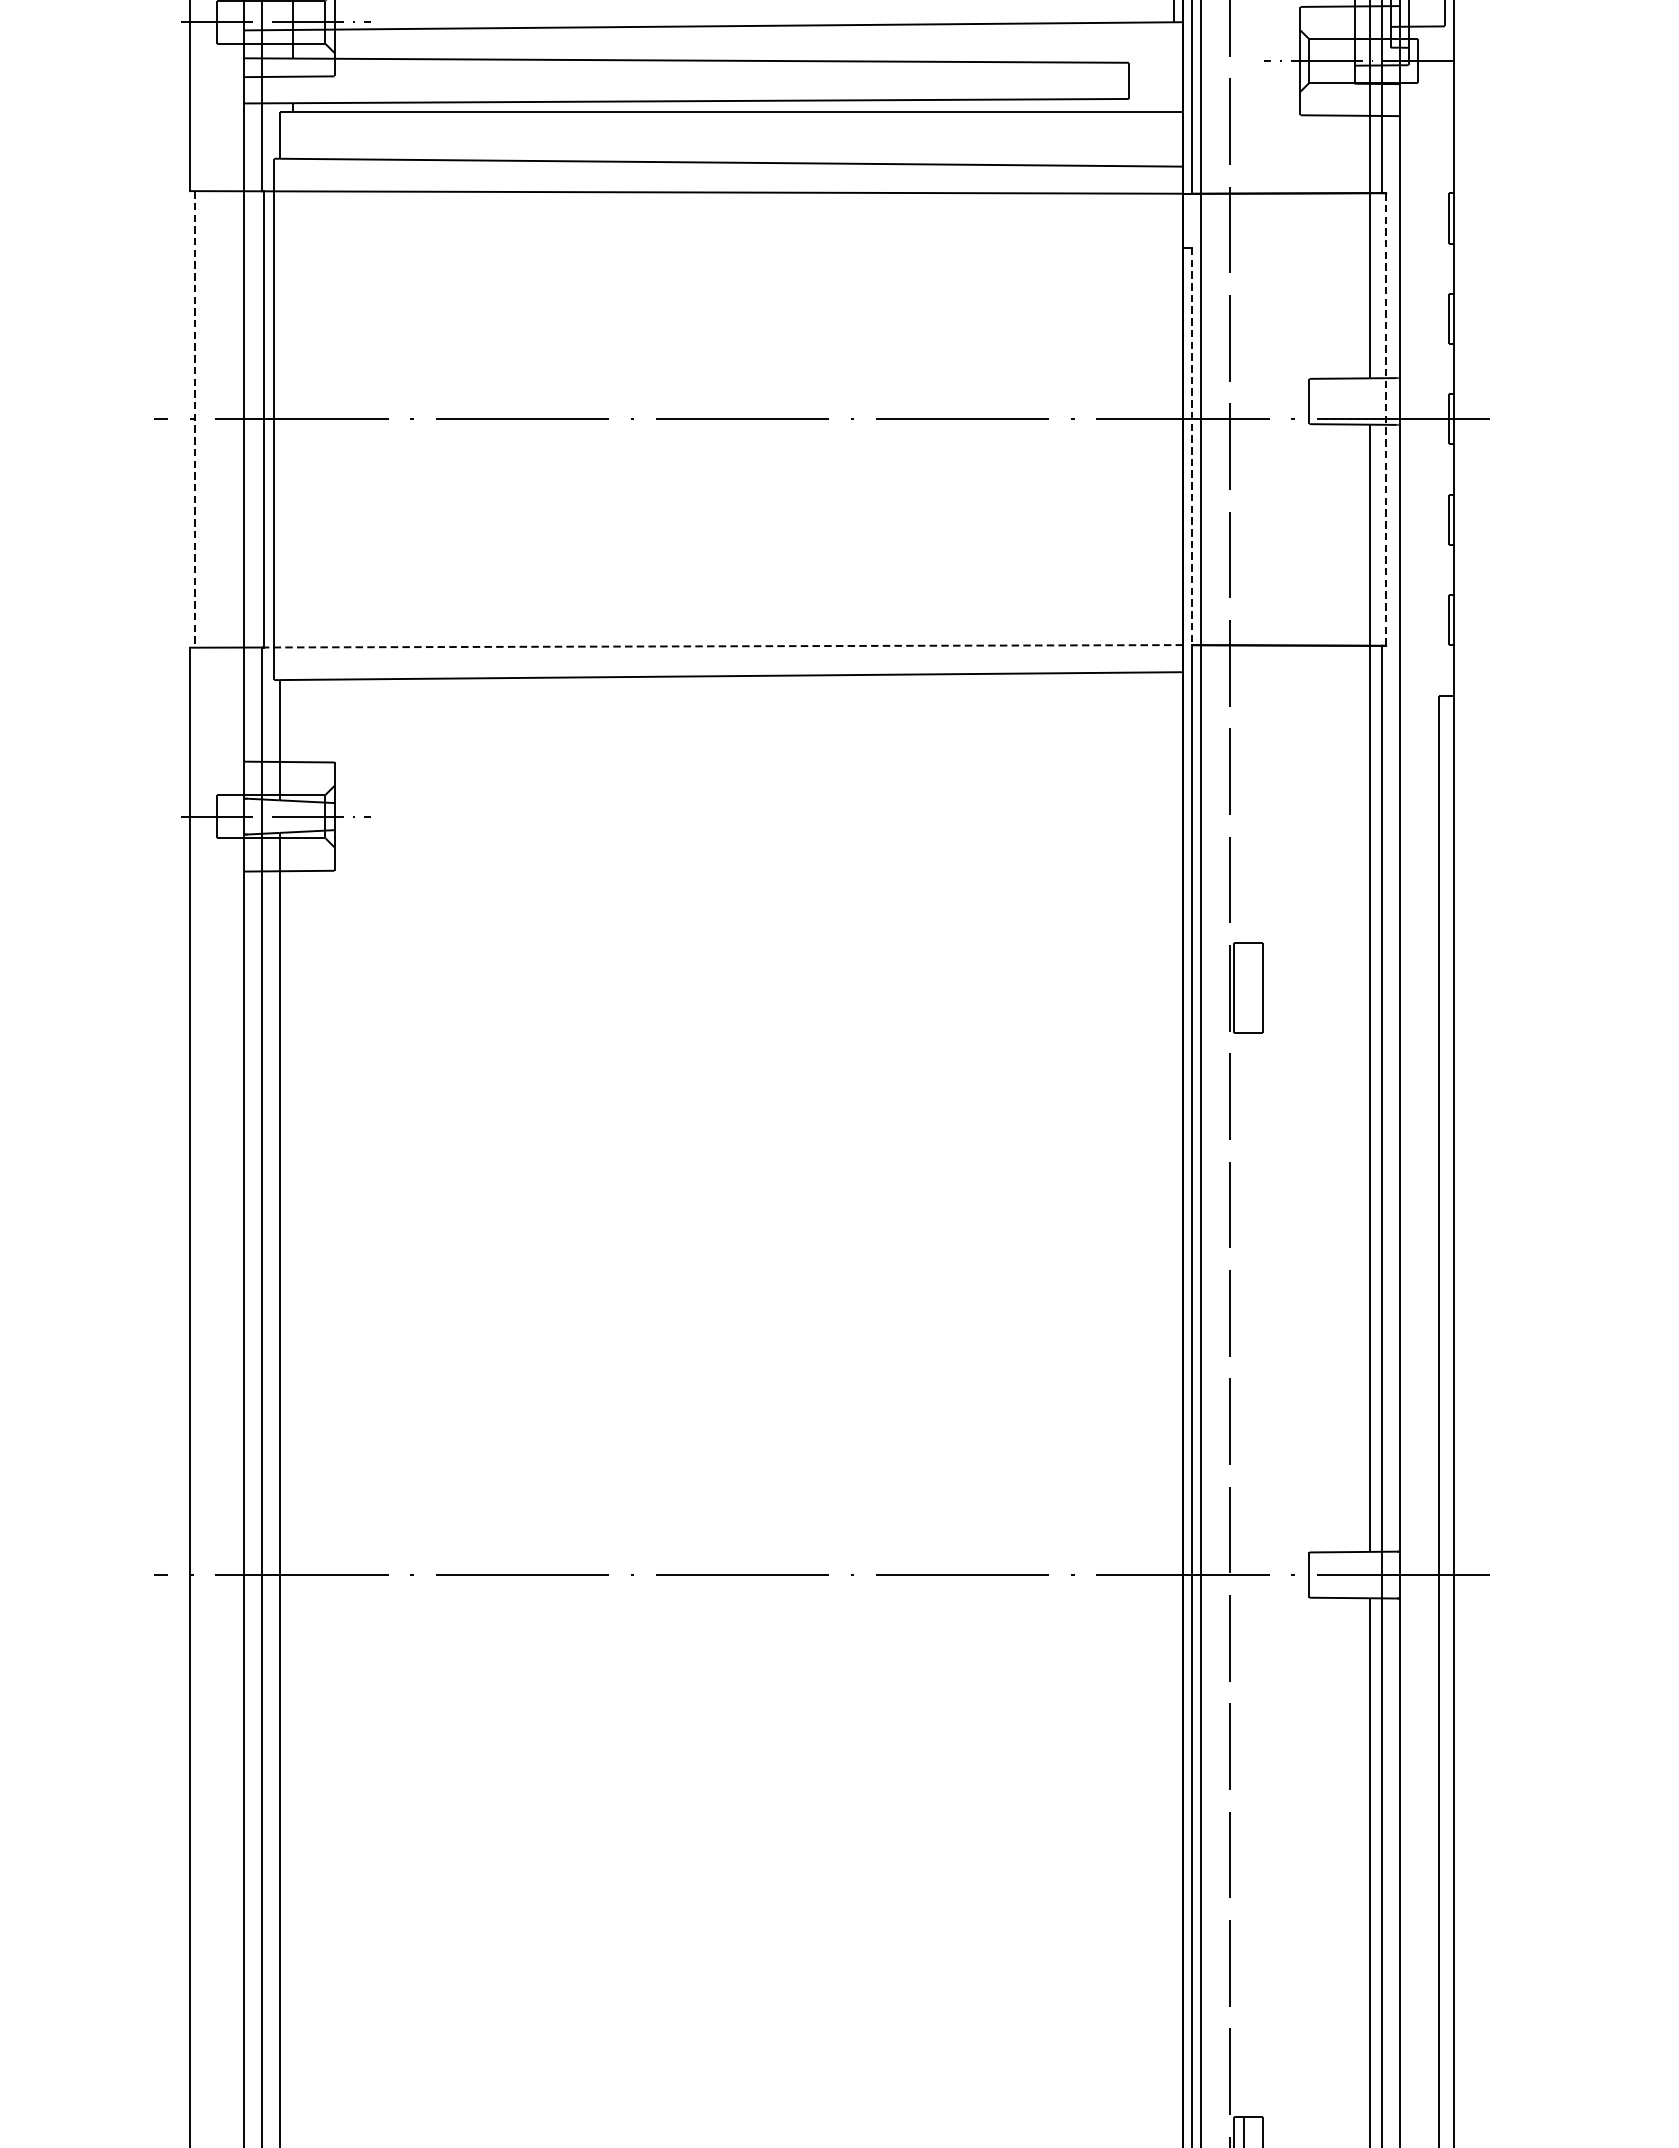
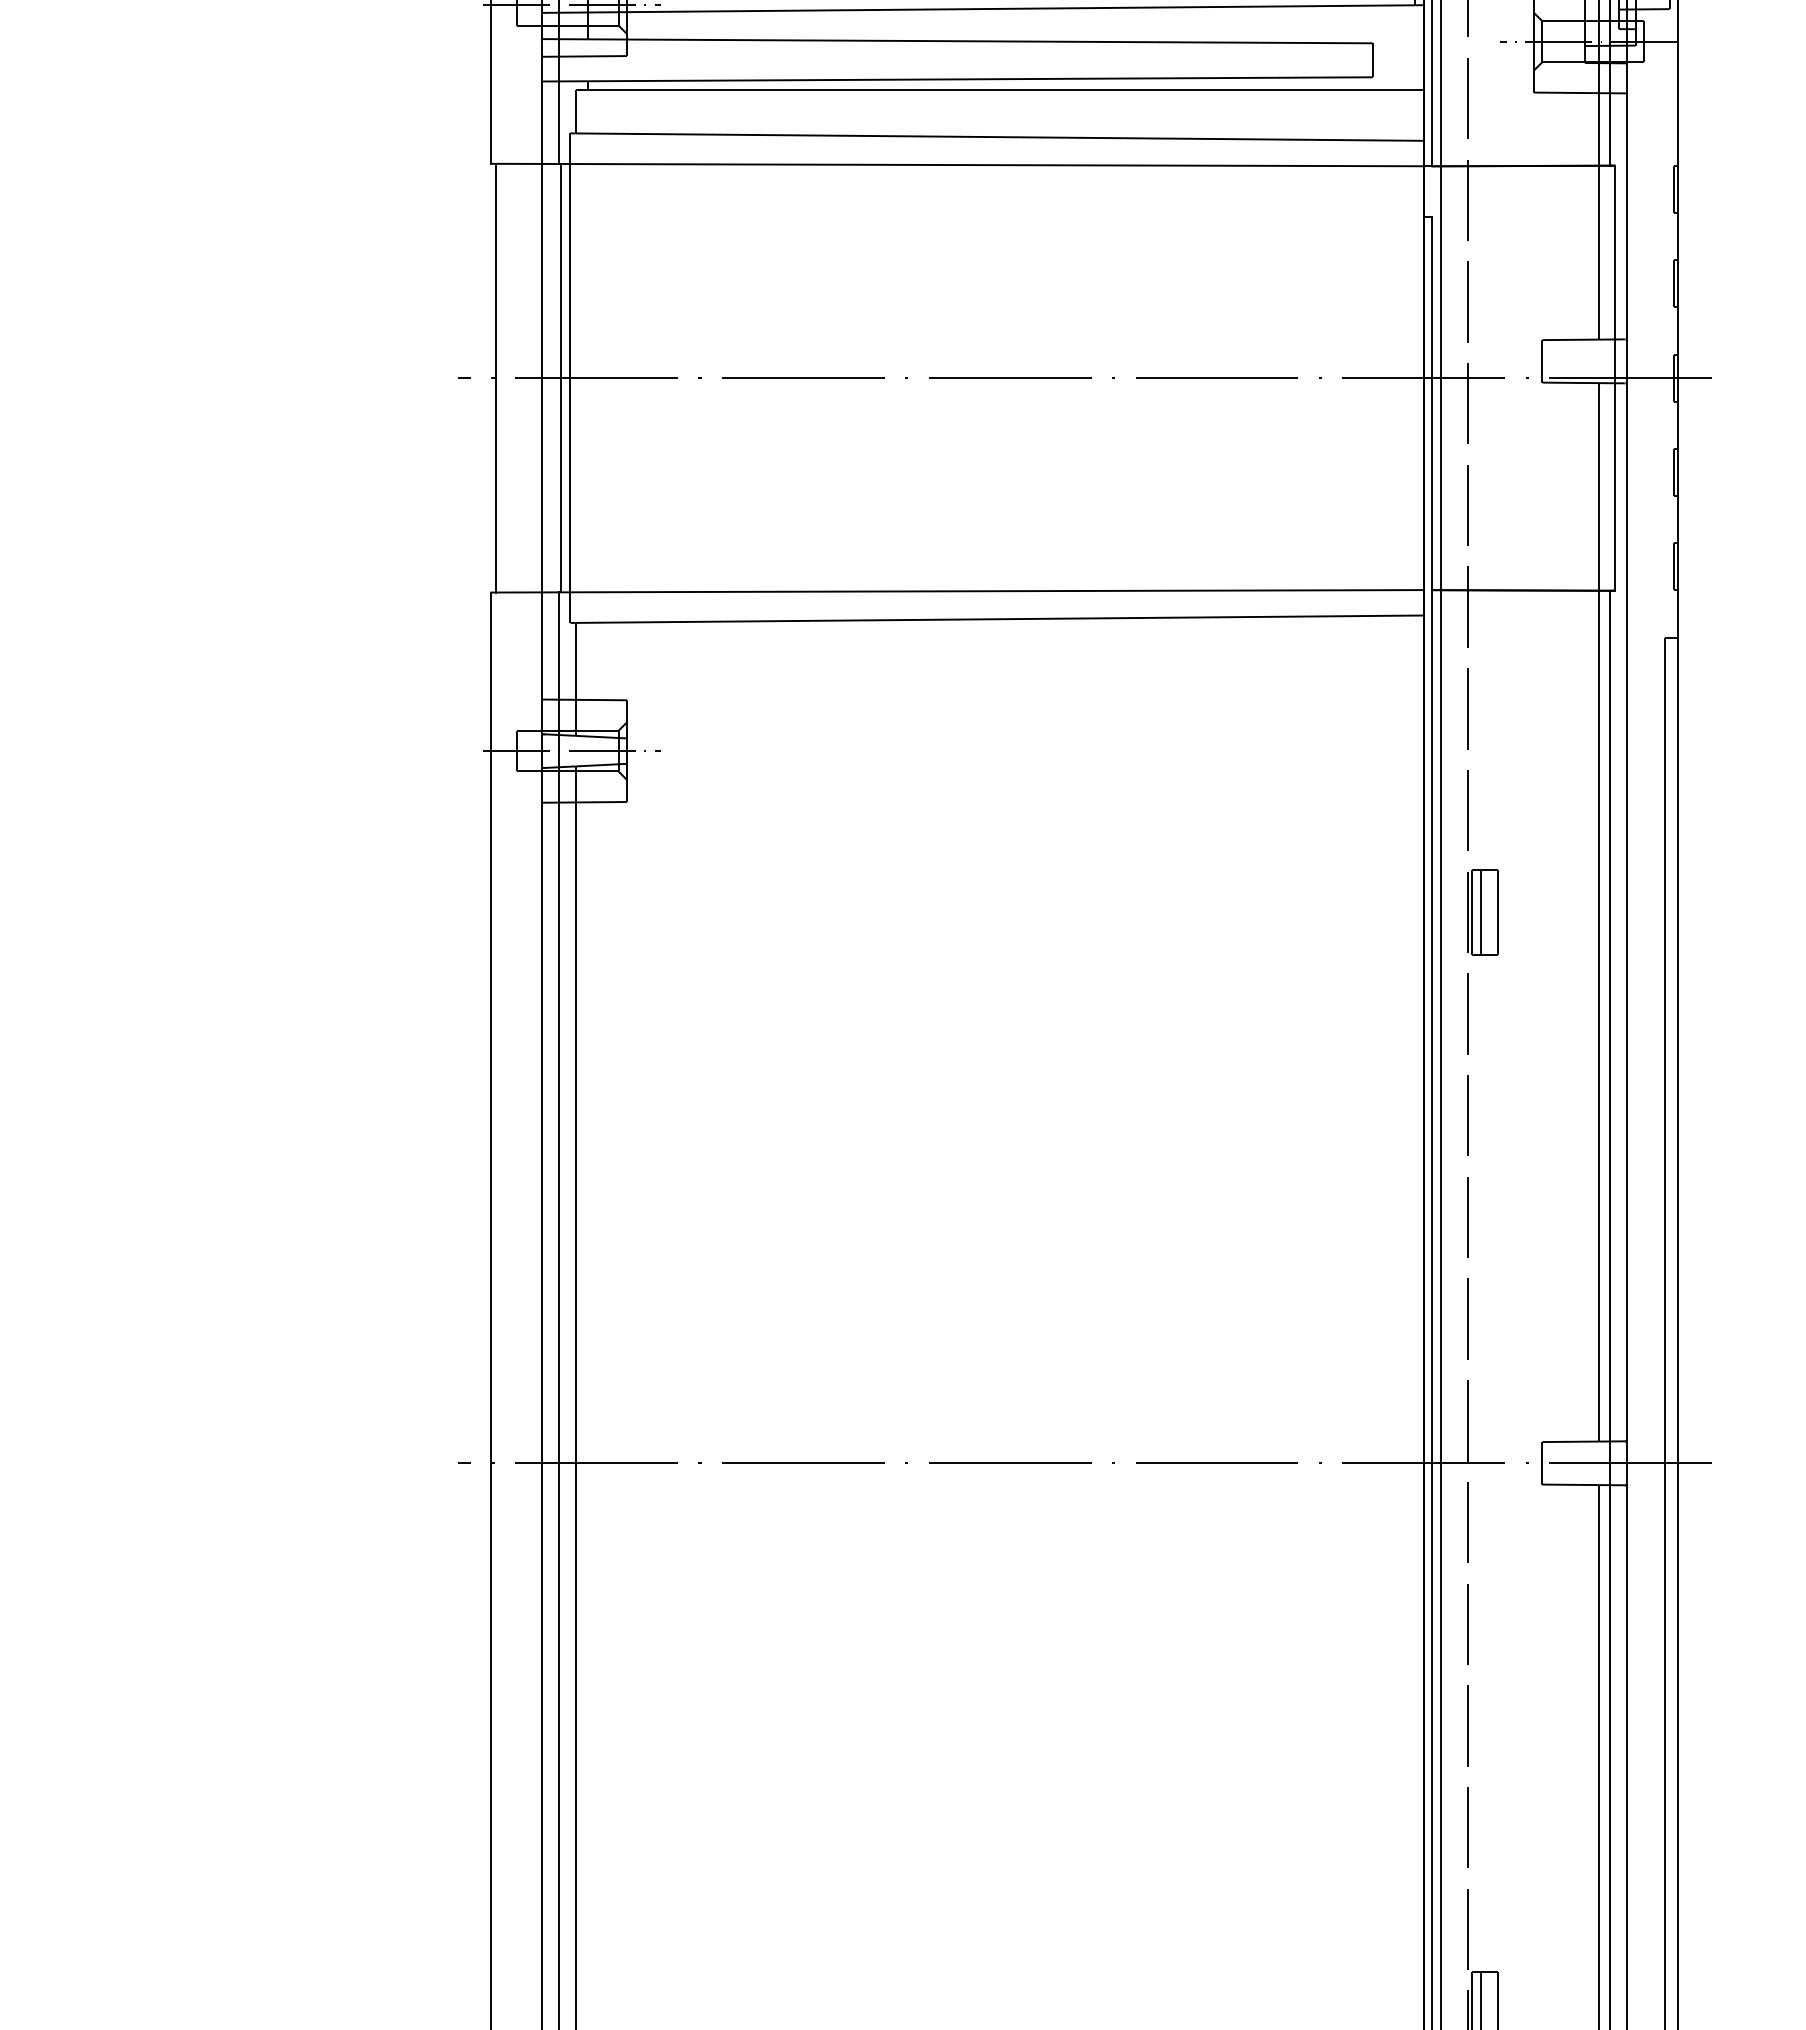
line: (194, 419) -> (495, 378), dashed -> solid
line: (1386, 419) -> (1614, 378), dashed -> solid
line: (1192, 446) -> (1432, 403), dashed -> solid
line: (722, 646) -> (991, 591), dashed -> solid
line: (1244, 987) -> (1481, 911), added

